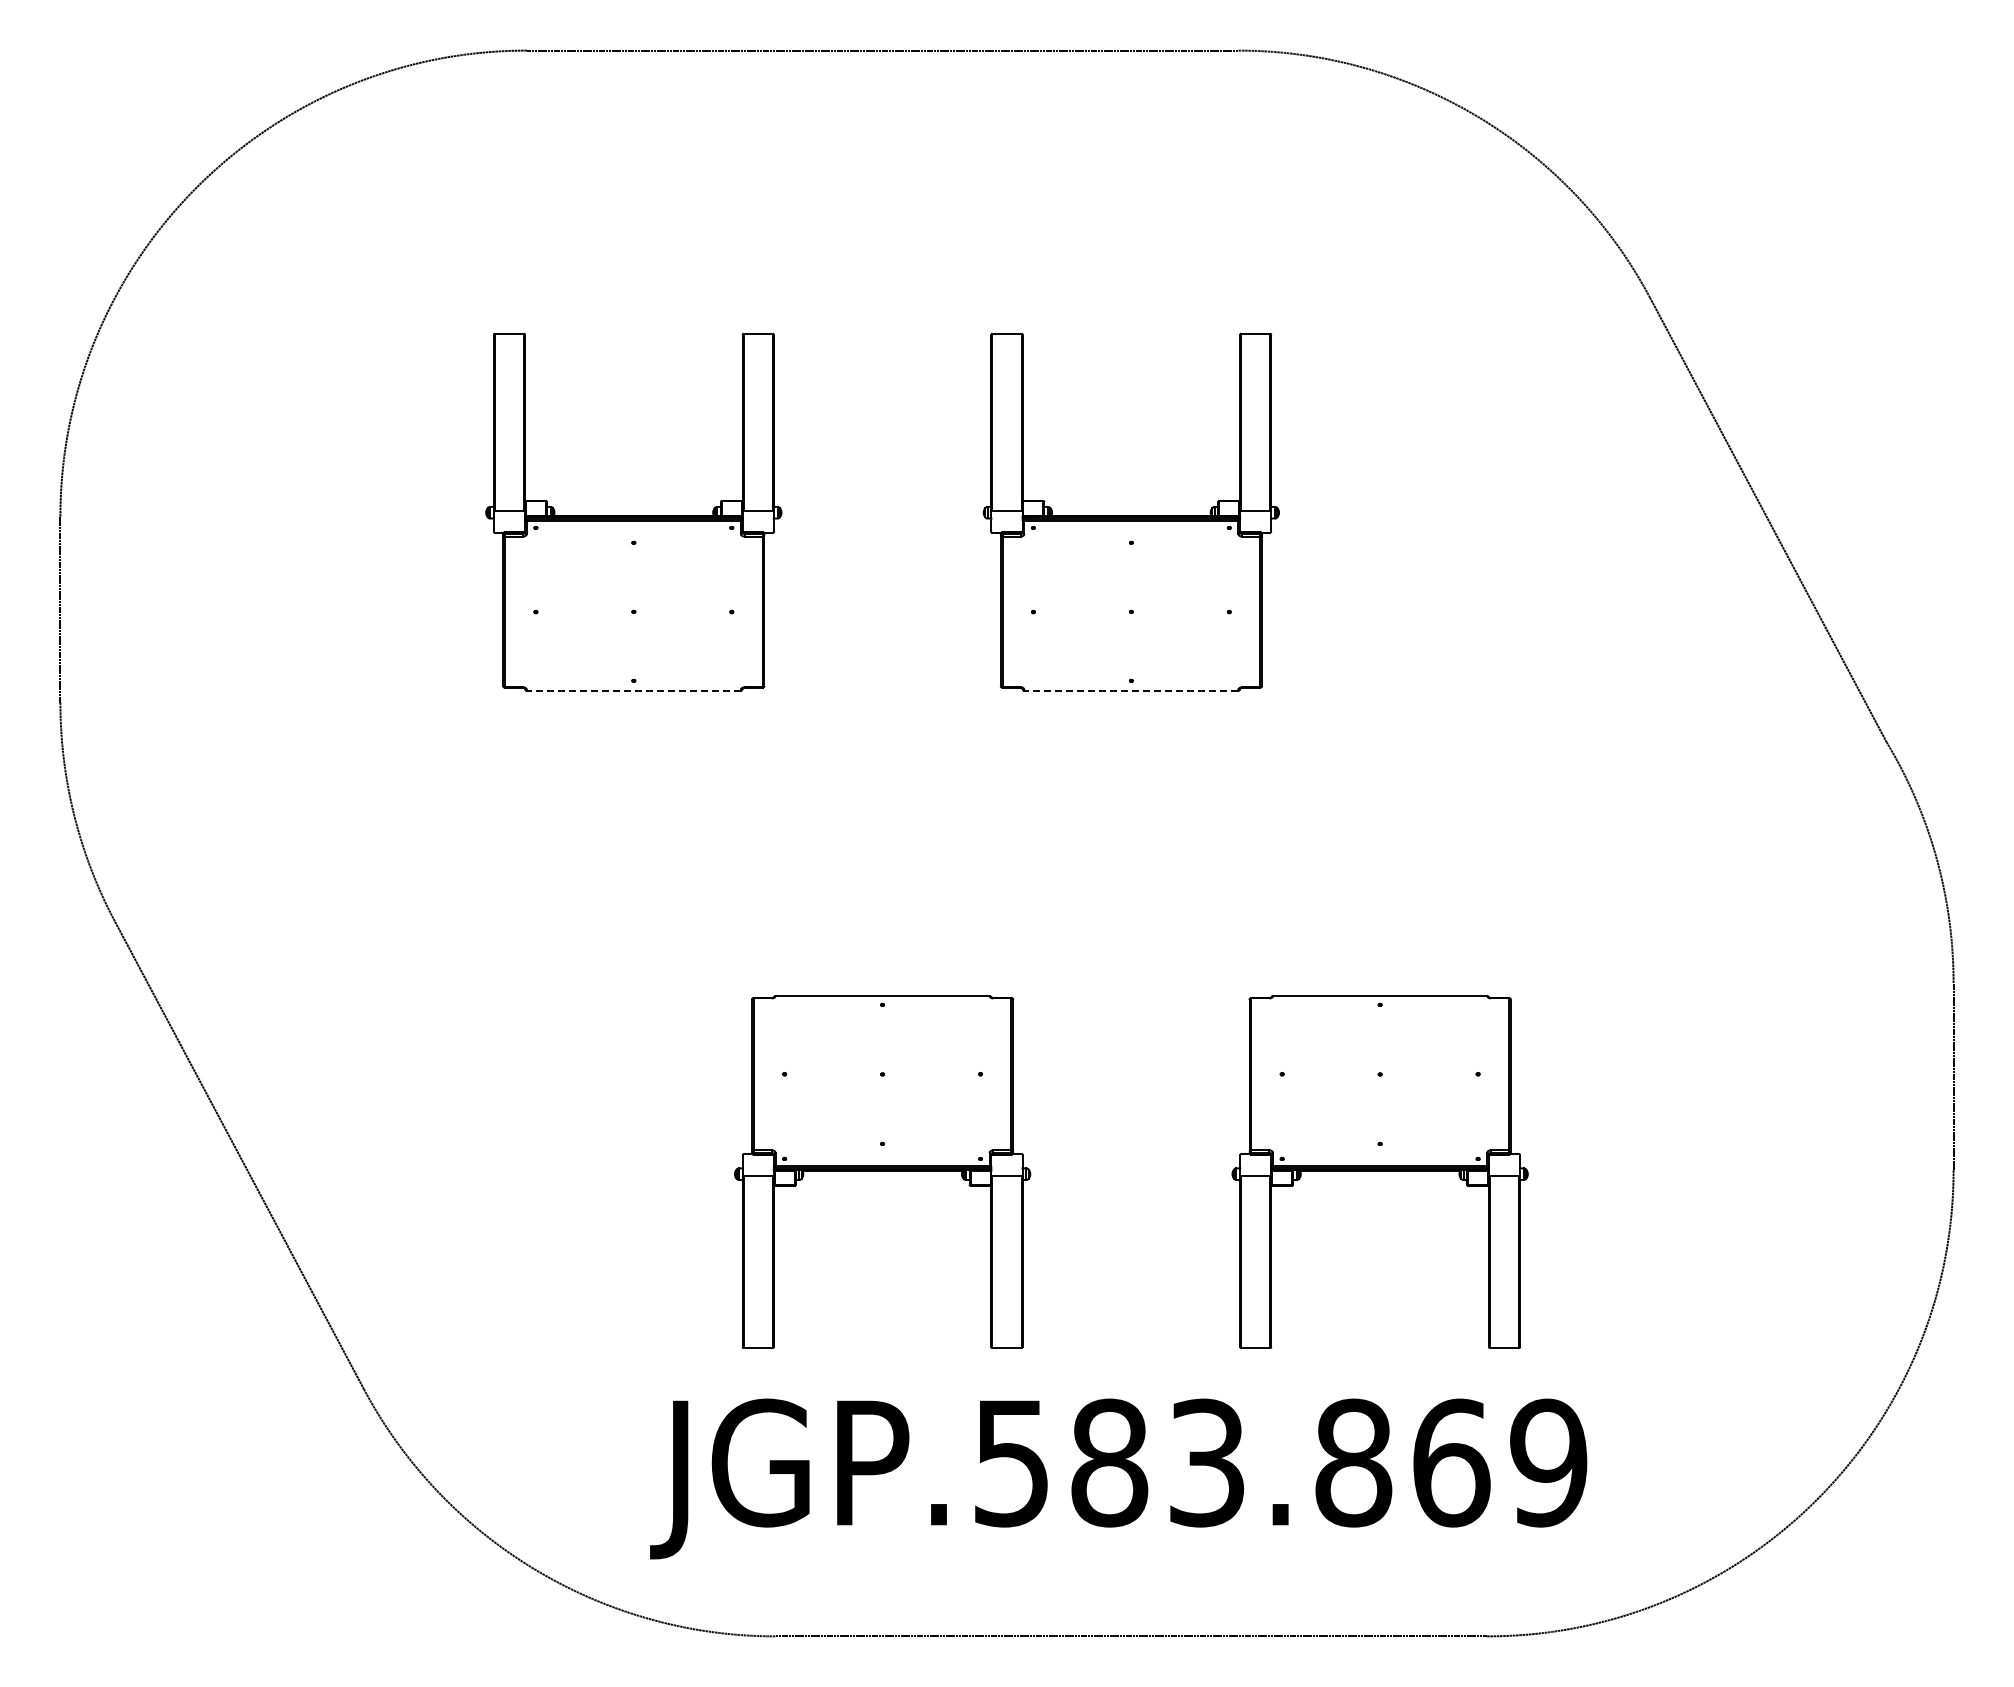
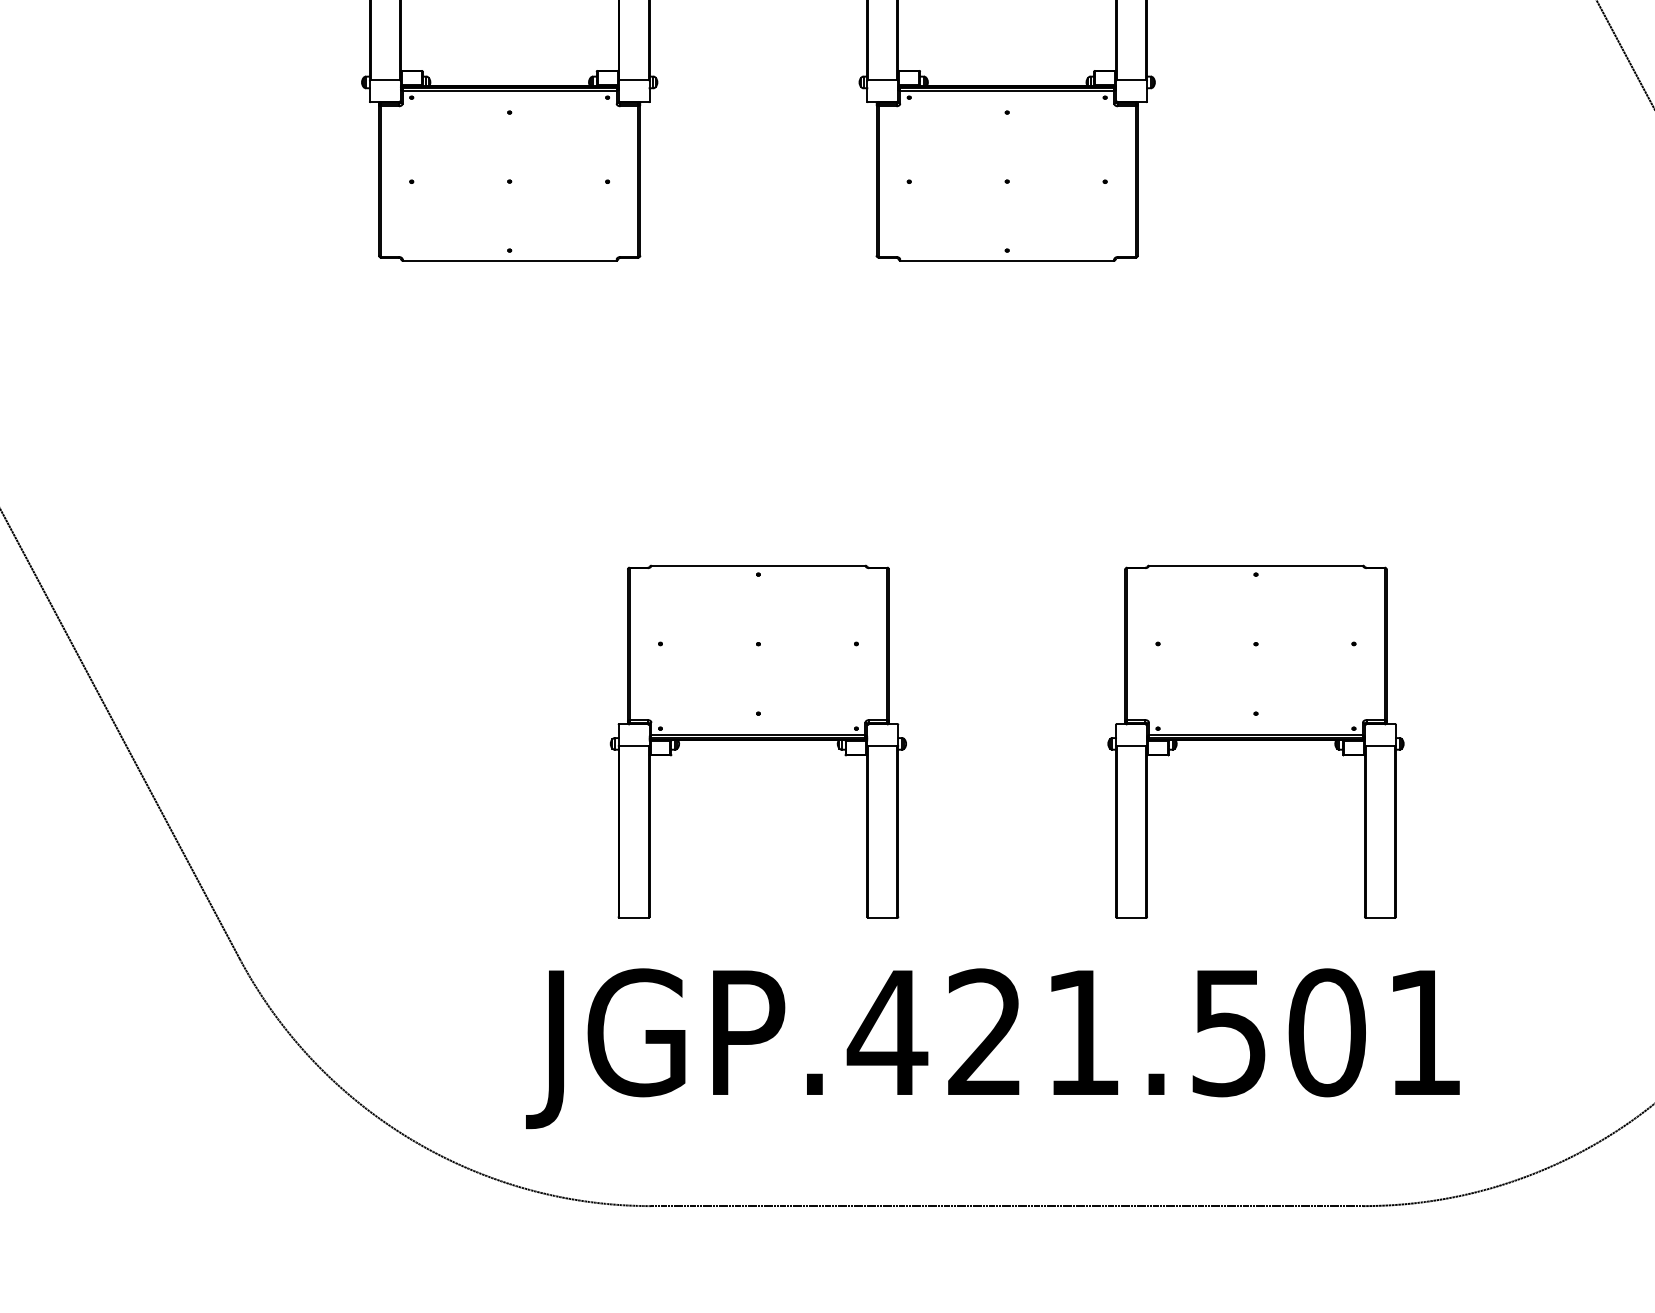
line: (633, 690) -> (509, 260), dashed -> solid
line: (1131, 690) -> (1007, 260), dashed -> solid
text: (1279, 1462) -> (1155, 1032), JGP.583.869 -> JGP.421.501

